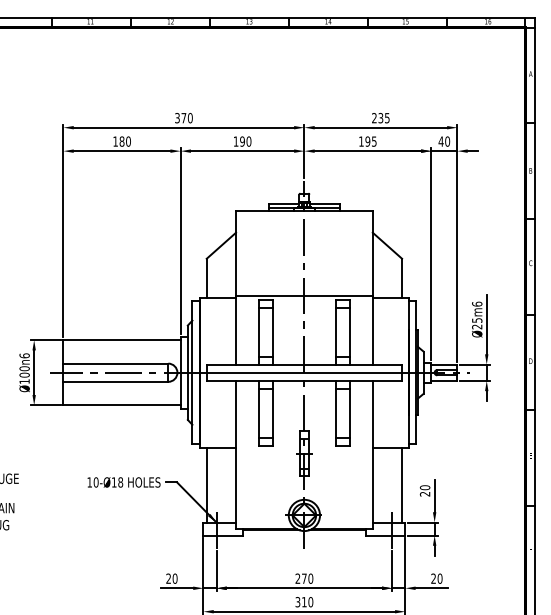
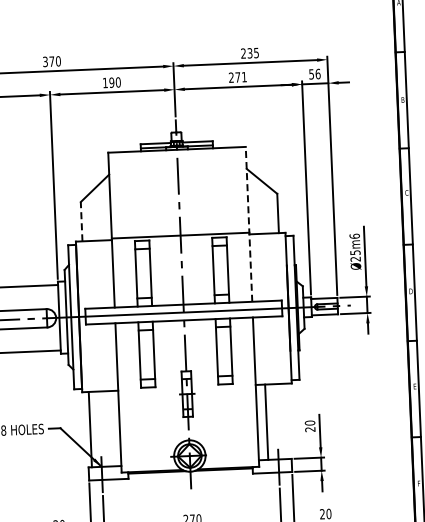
text: (367, 141) -> (237, 77), 195 -> 271
text: (444, 141) -> (314, 74), 40 -> 56
line: (206, 278) -> (81, 221), solid -> dashed
line: (372, 287) -> (248, 223), solid -> dashed
line: (402, 484) -> (267, 421), moved

